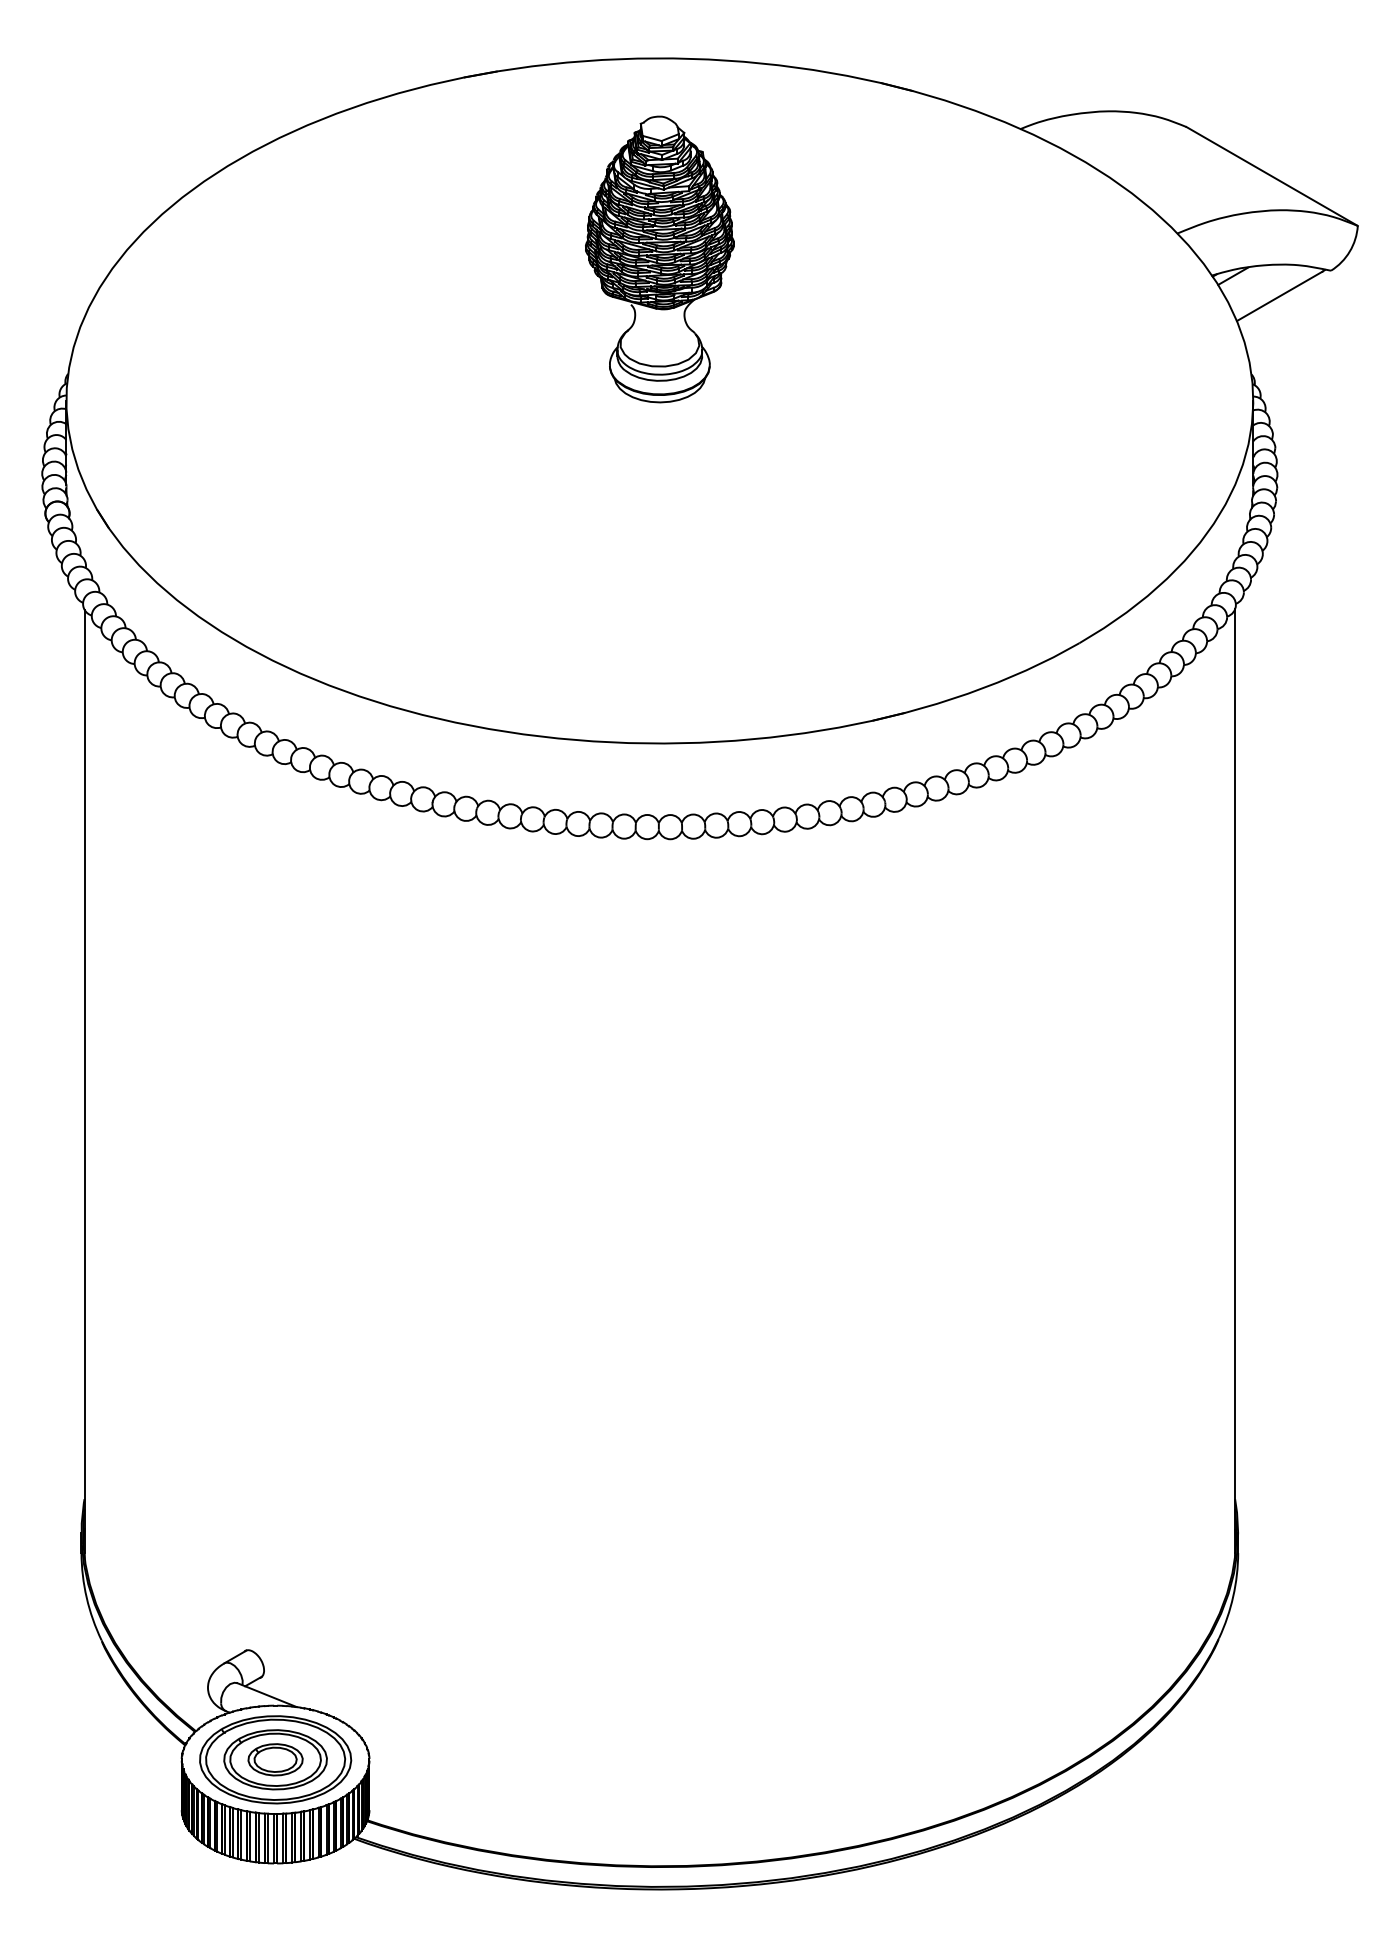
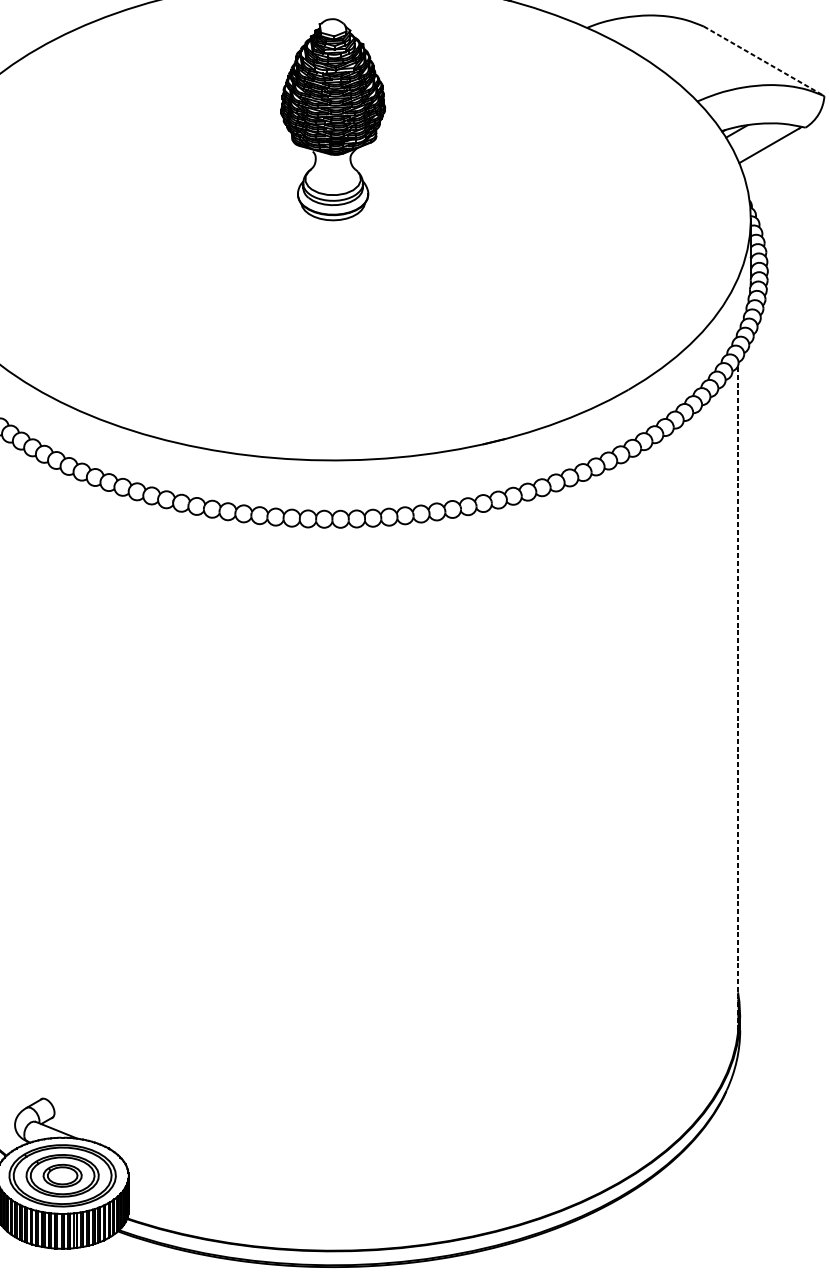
line: (1272, 176) -> (764, 61), solid -> dashed
line: (1235, 1081) -> (738, 698), solid -> dashed

